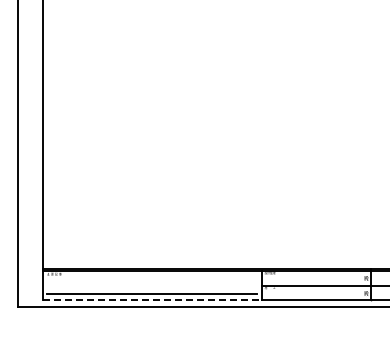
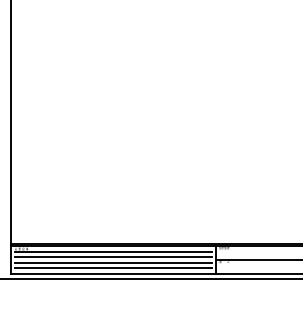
line: (151, 276) -> (112, 251), added
line: (151, 282) -> (112, 256), added
line: (151, 288) -> (112, 262), added
line: (152, 300) -> (113, 273), dashed -> solid

